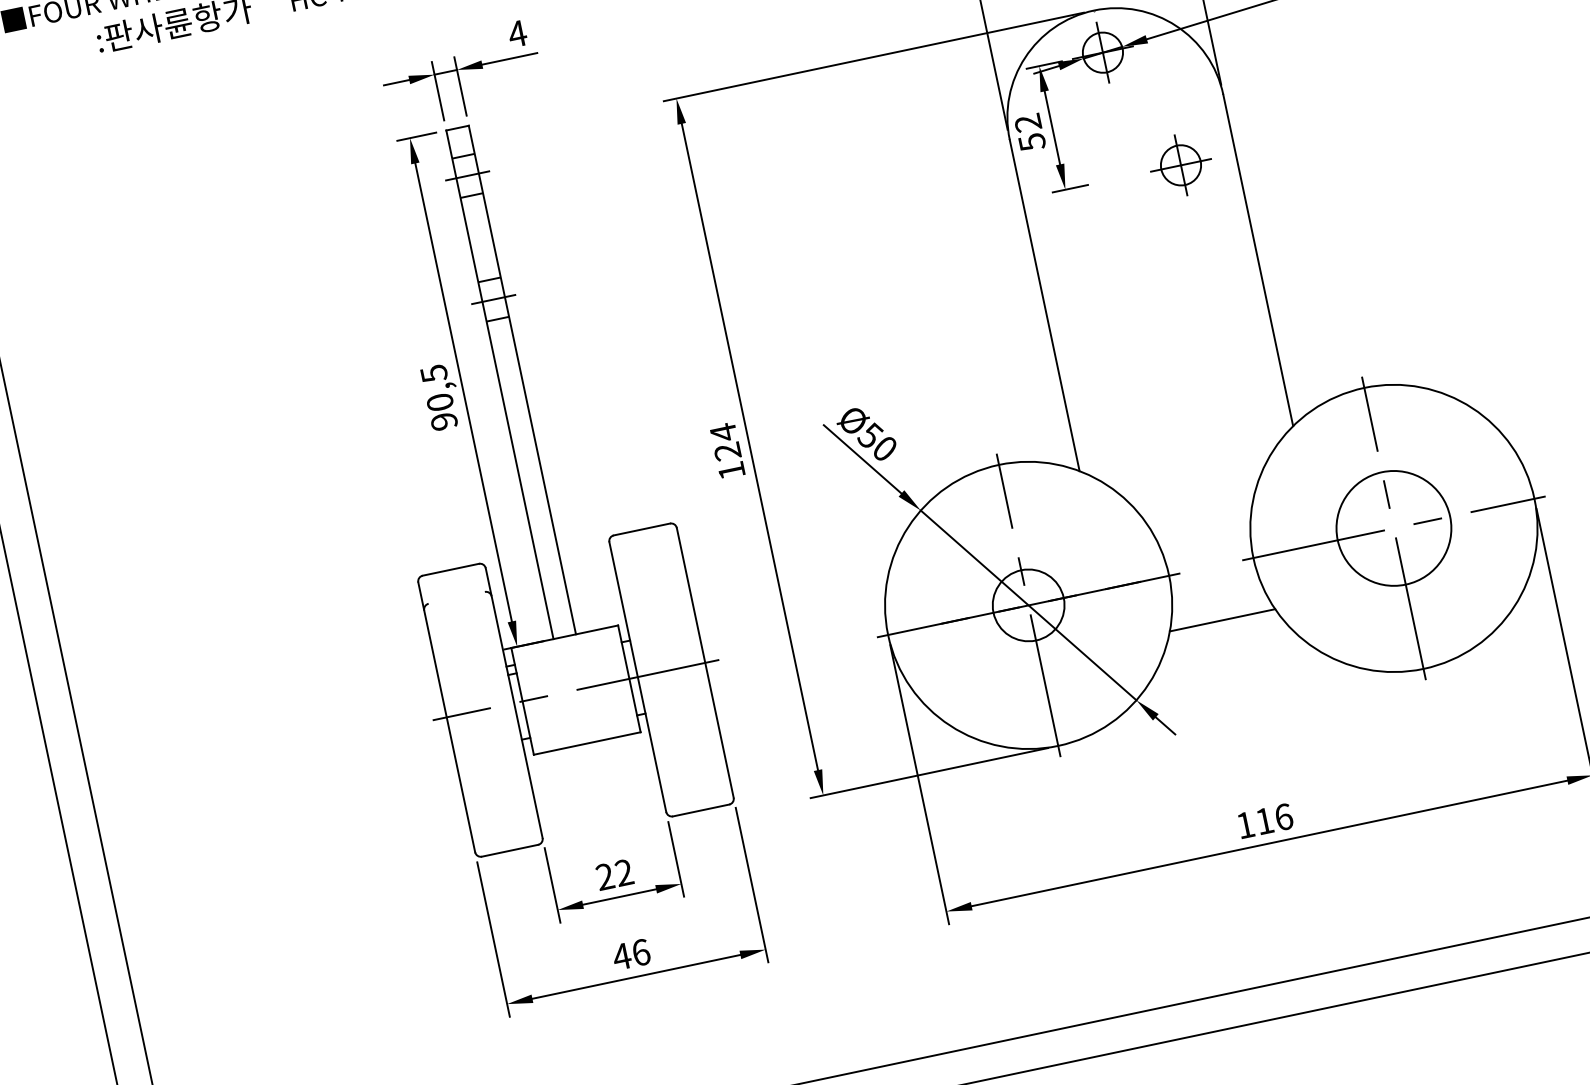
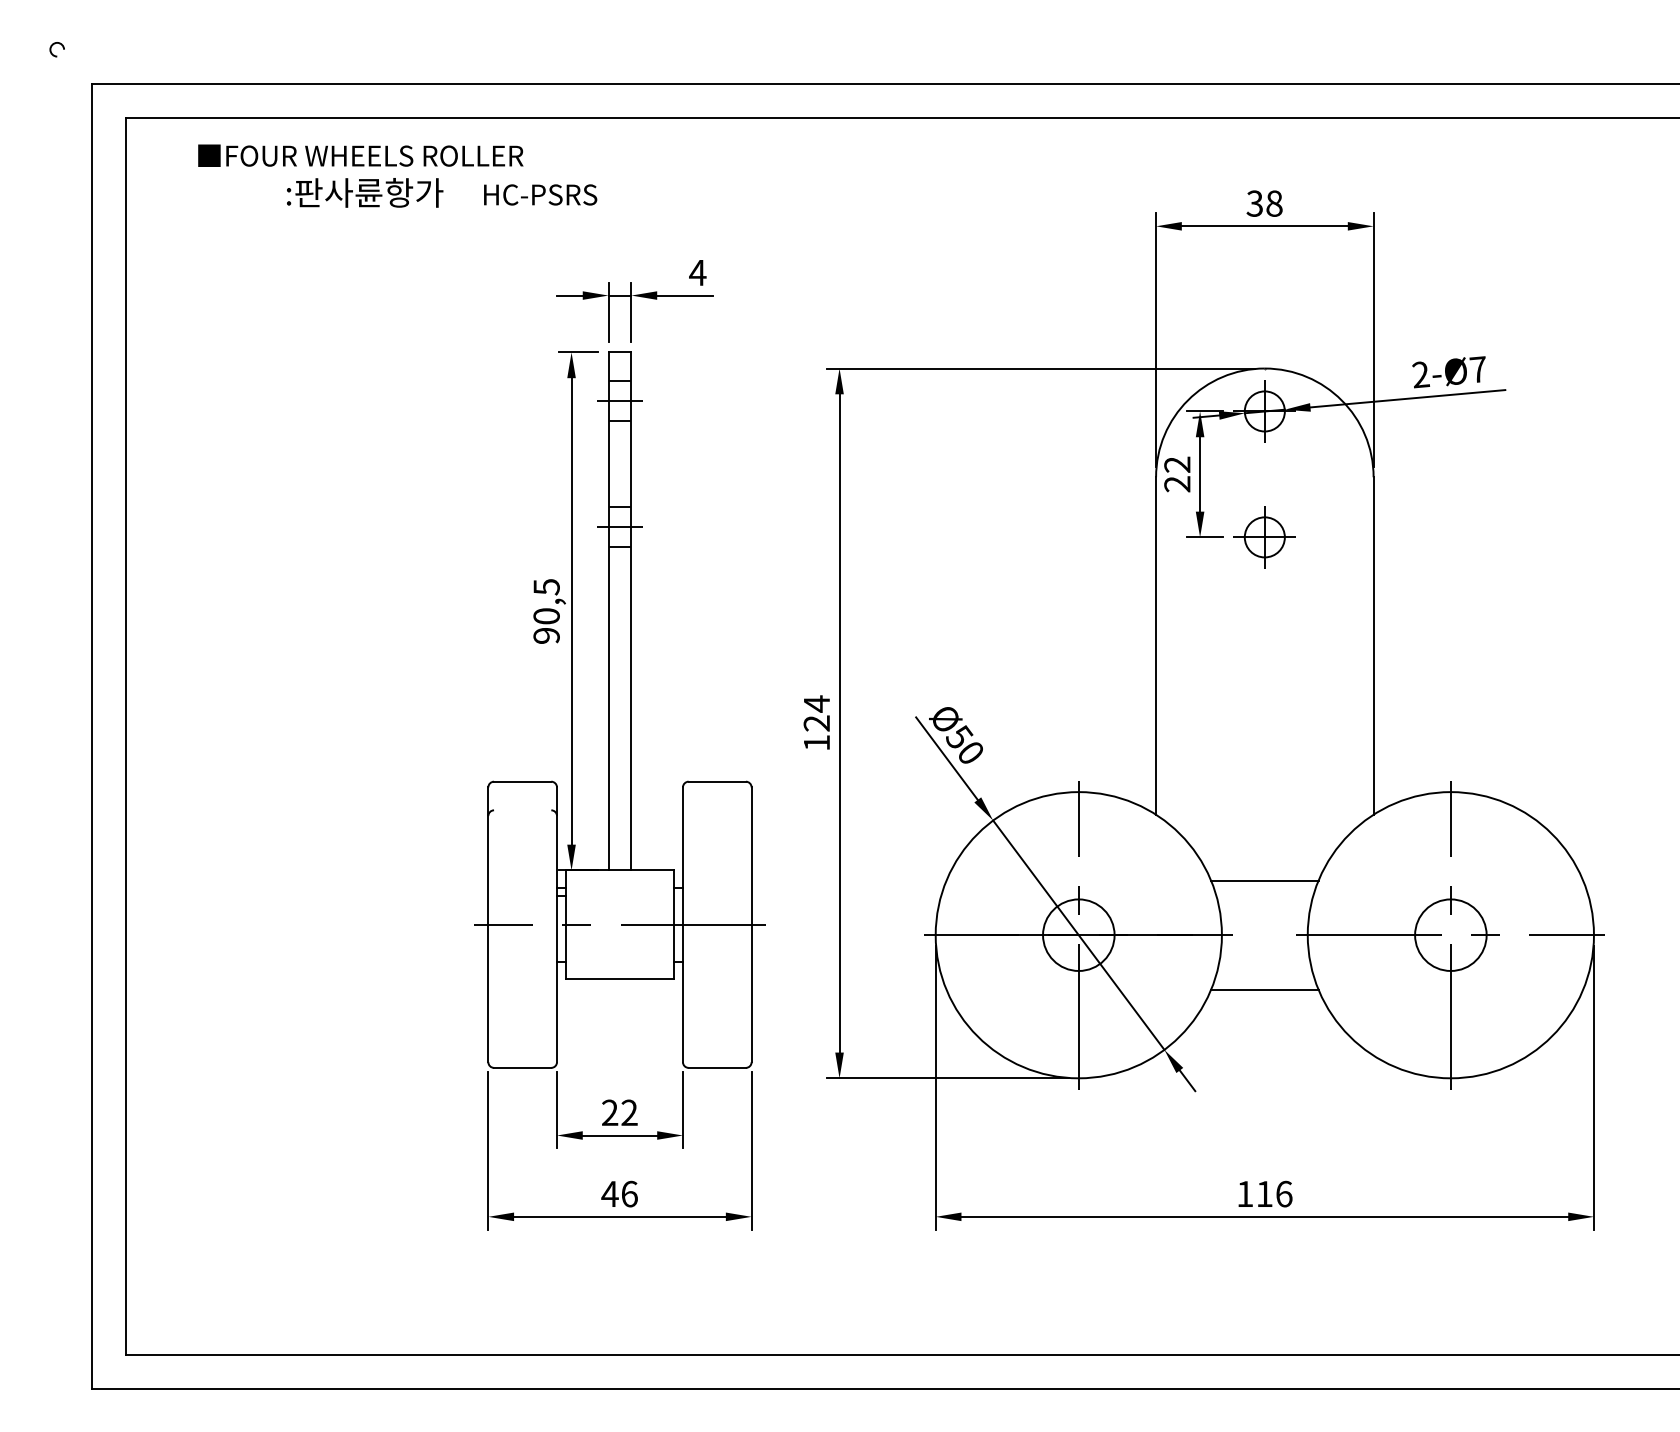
text: (1032, 142) -> (1177, 484), 52 -> 22
part: (1180, 165) -> (1264, 537), moved
line: (1199, 513) -> (1264, 880), added
circle: (1393, 527) -> (1450, 934), size x0.62

